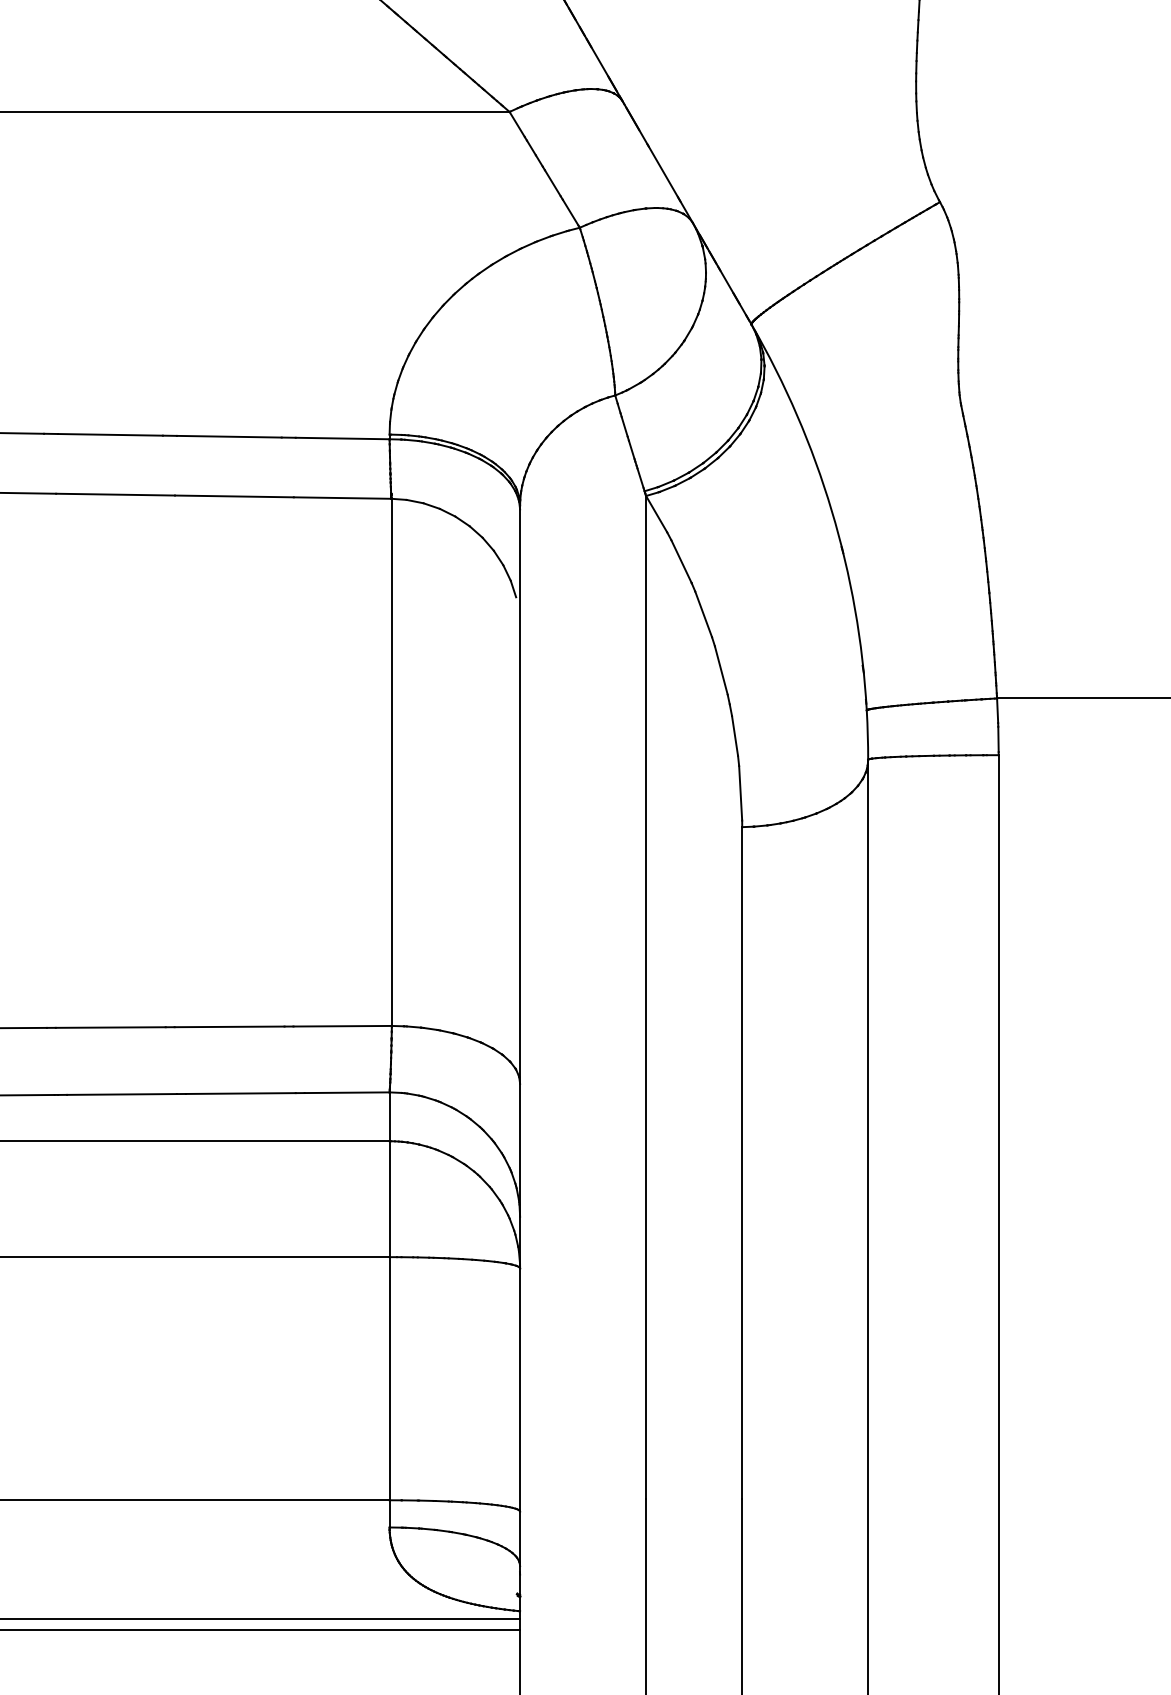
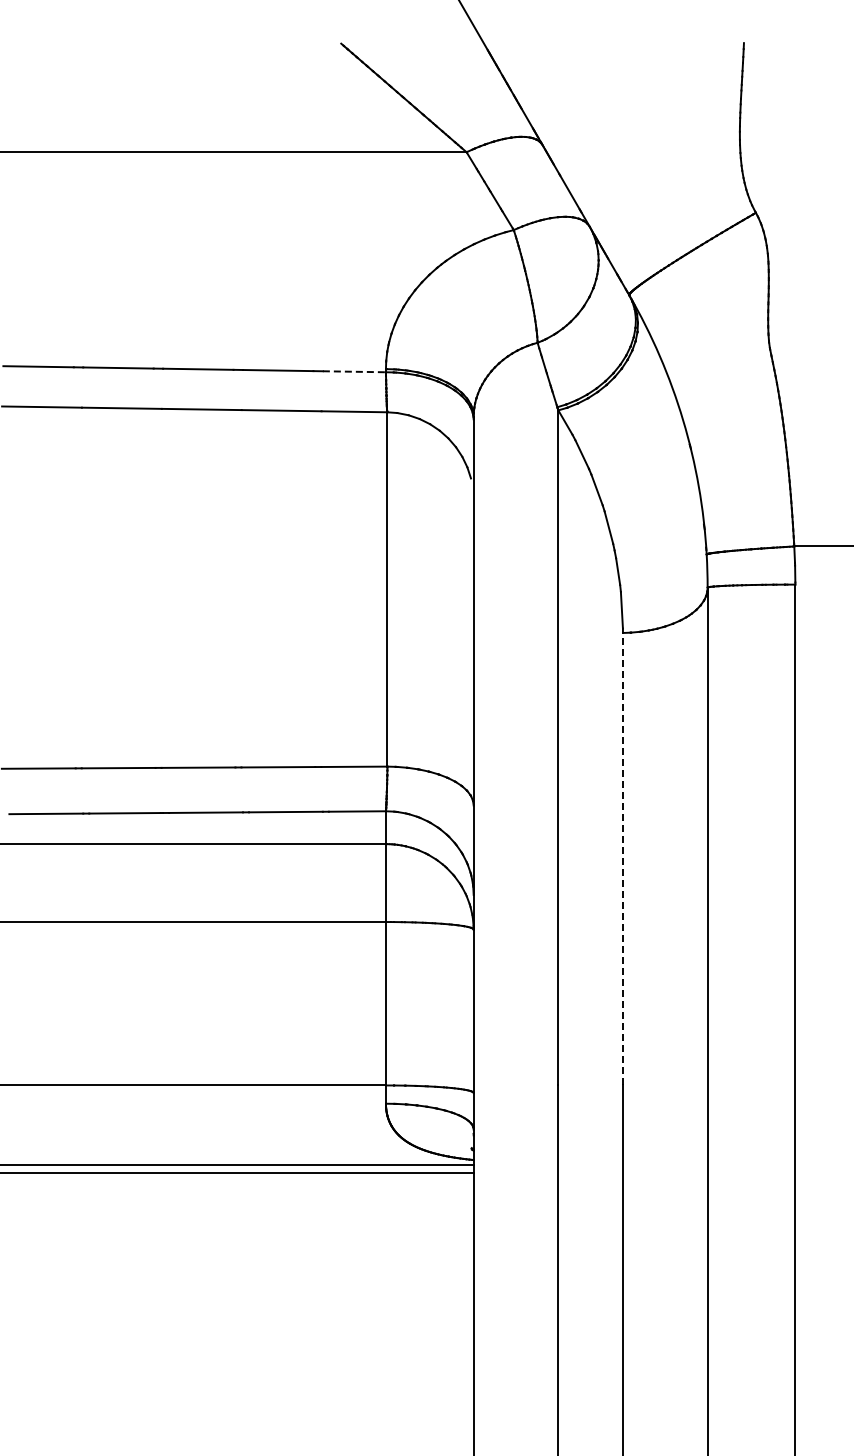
line: (342, 438) -> (354, 371), solid -> dashed
line: (741, 1162) -> (622, 858), solid -> dashed

